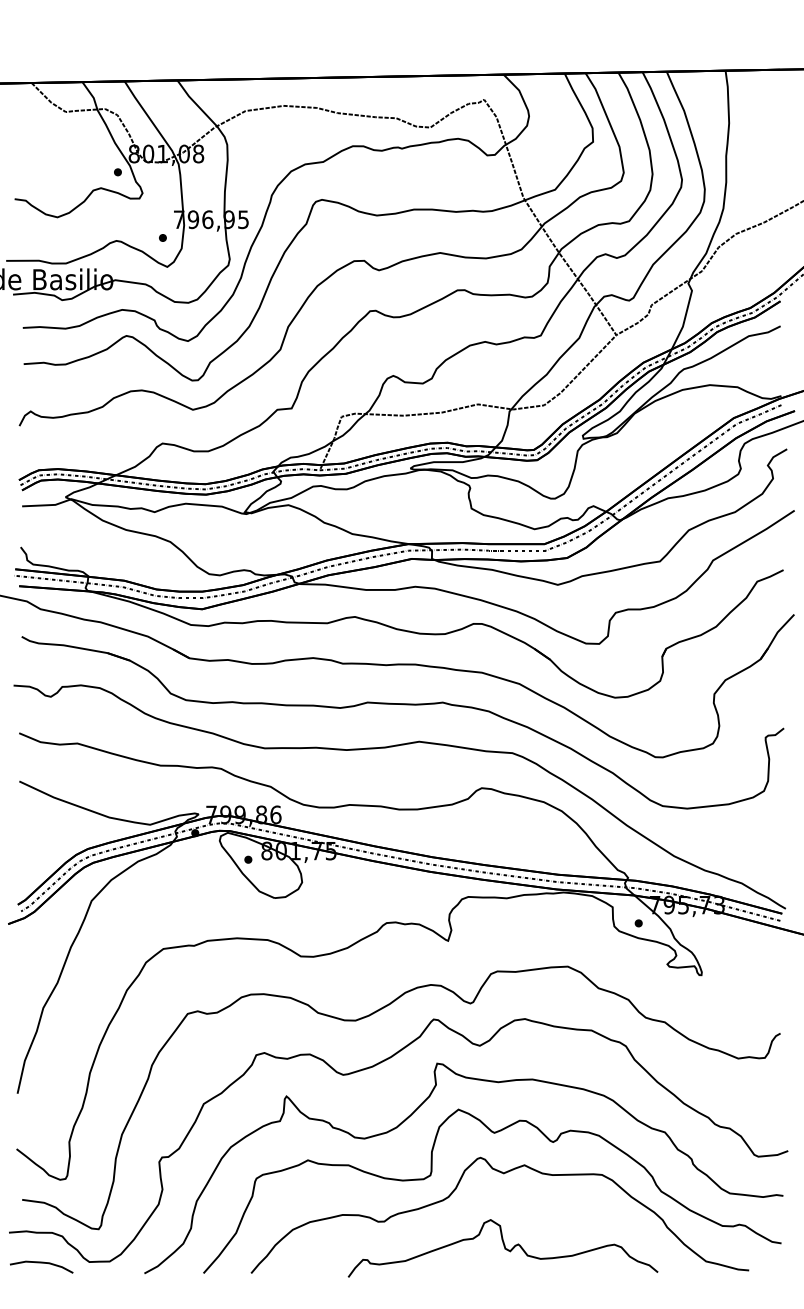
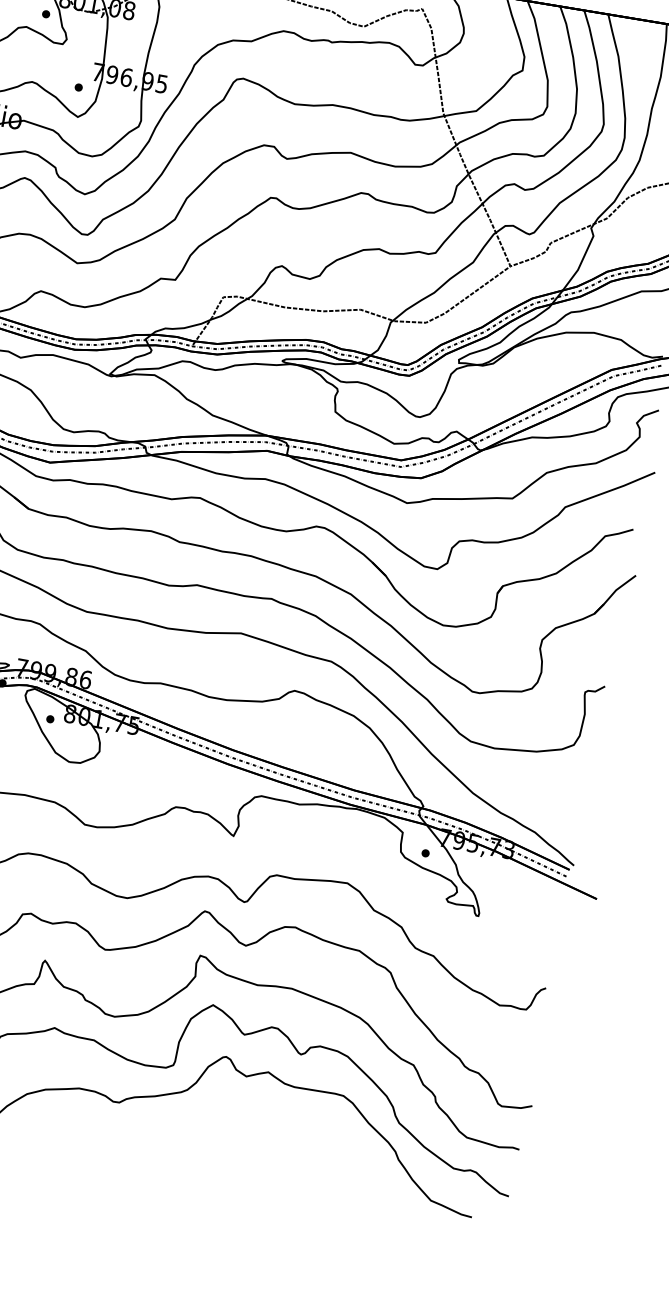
curve: (504, 1248) -> (233, 1151), removed

